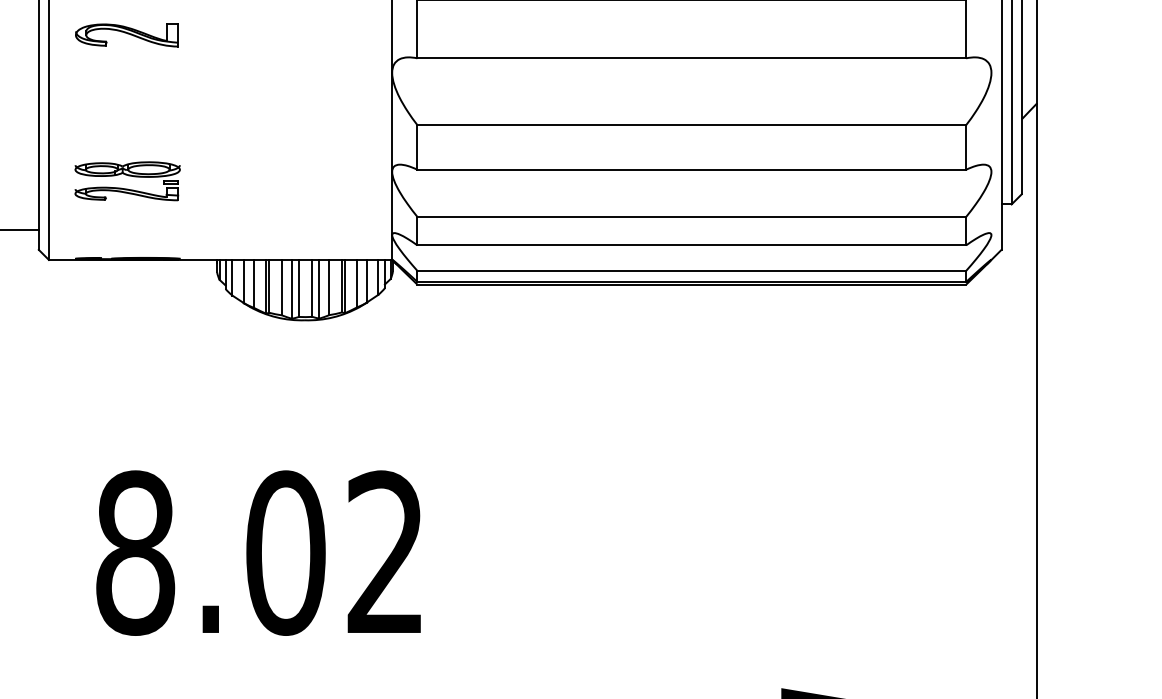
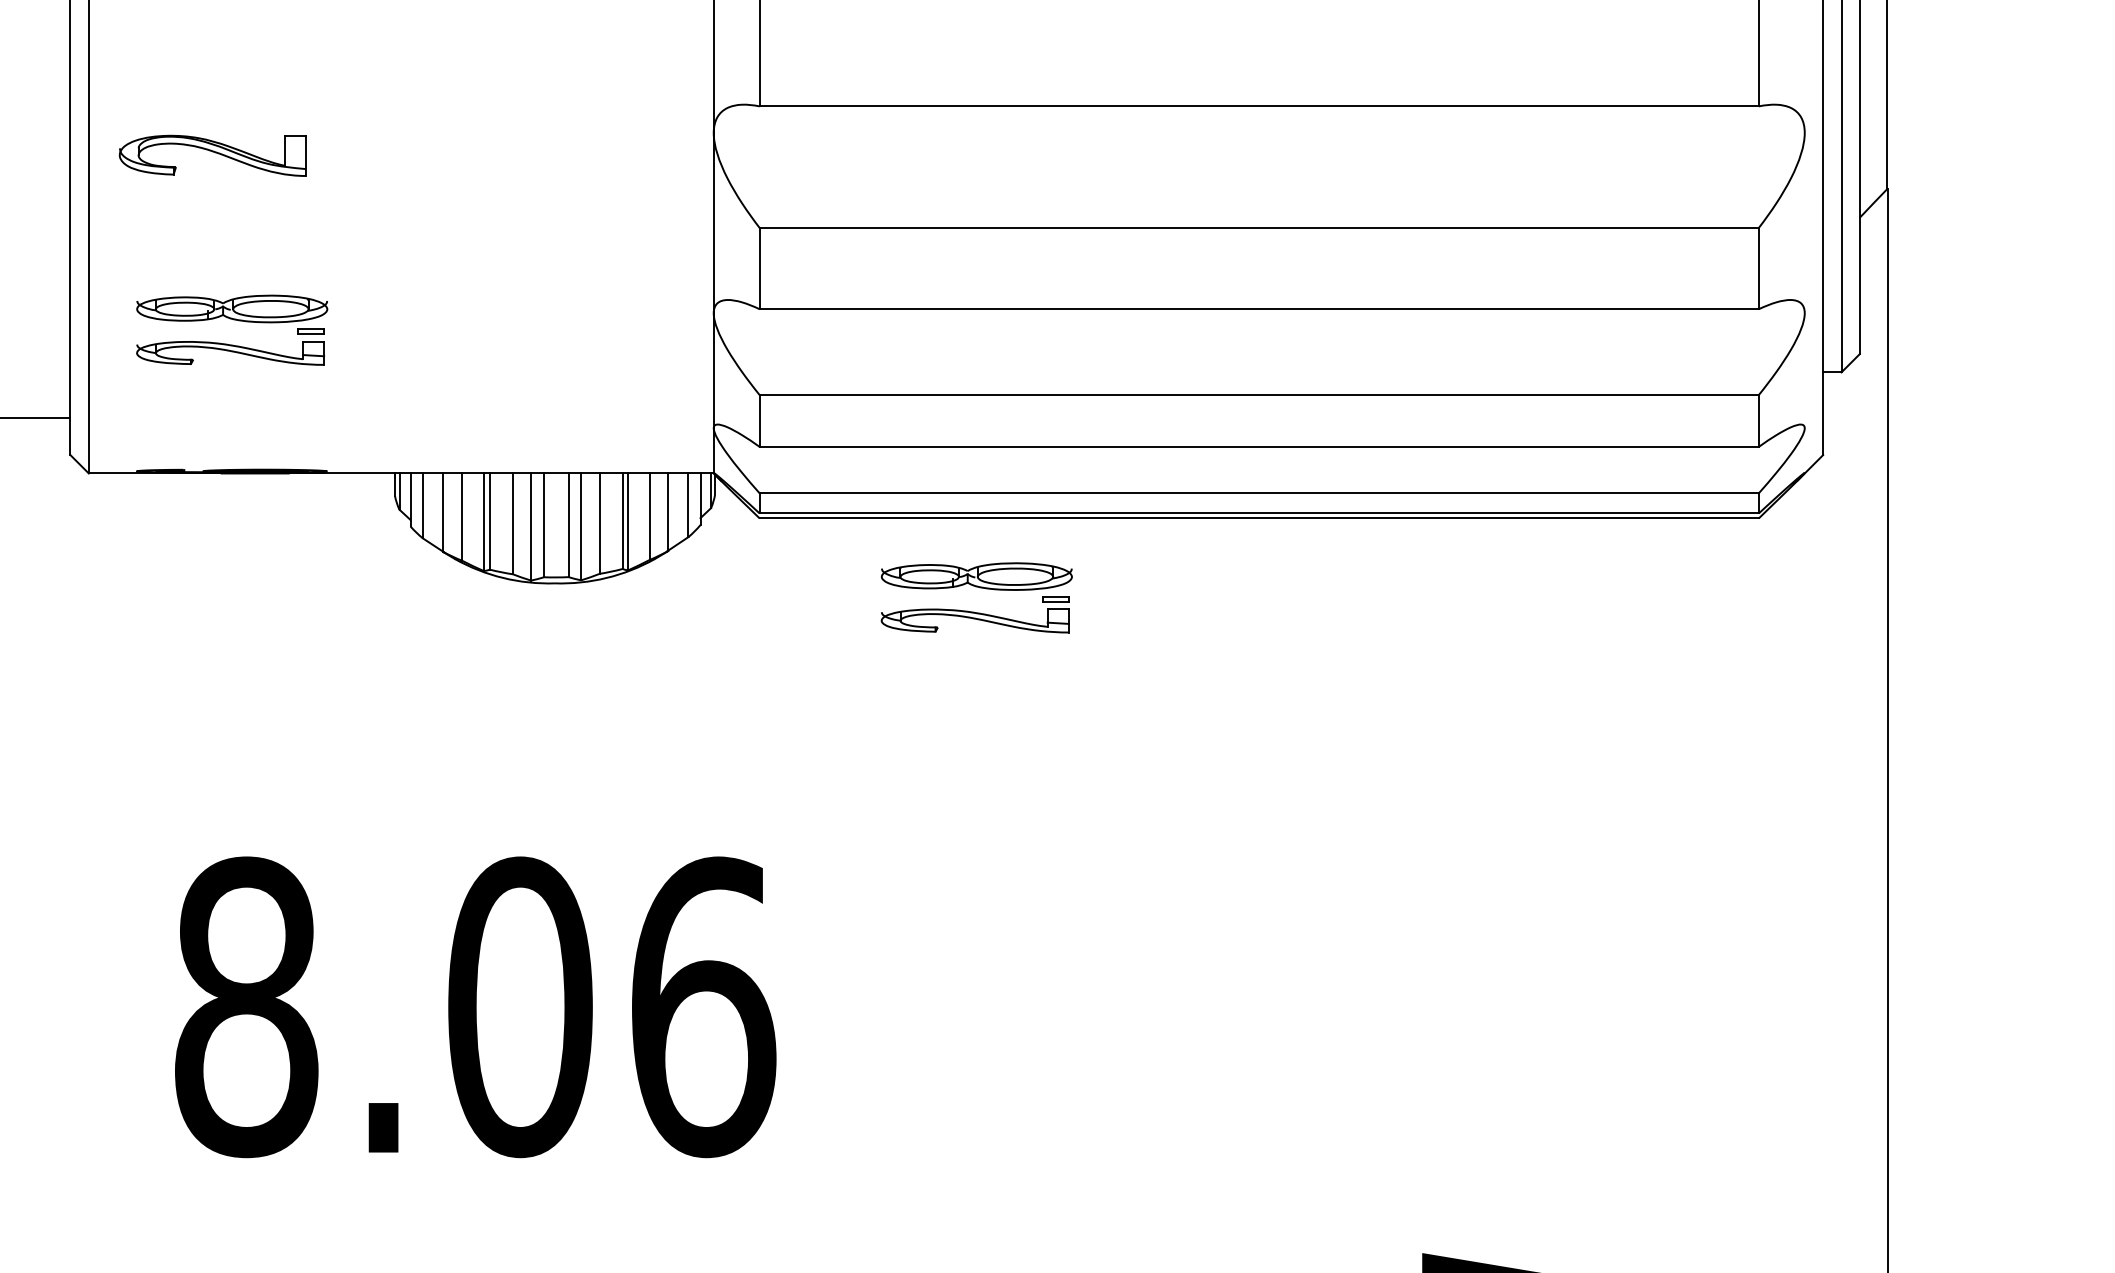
part: (126, 35) -> (211, 155), moved
part: (536, 328) -> (976, 598), added
text: (386, 552) -> (703, 1006), 8.02 -> 8.06

